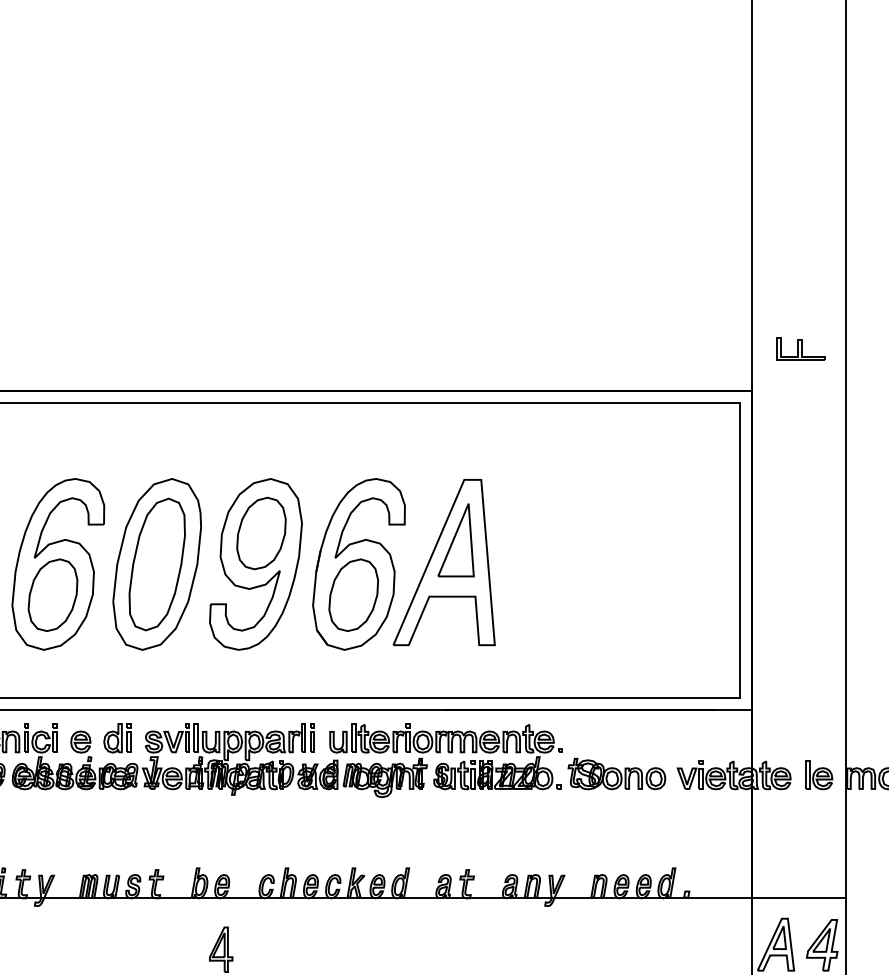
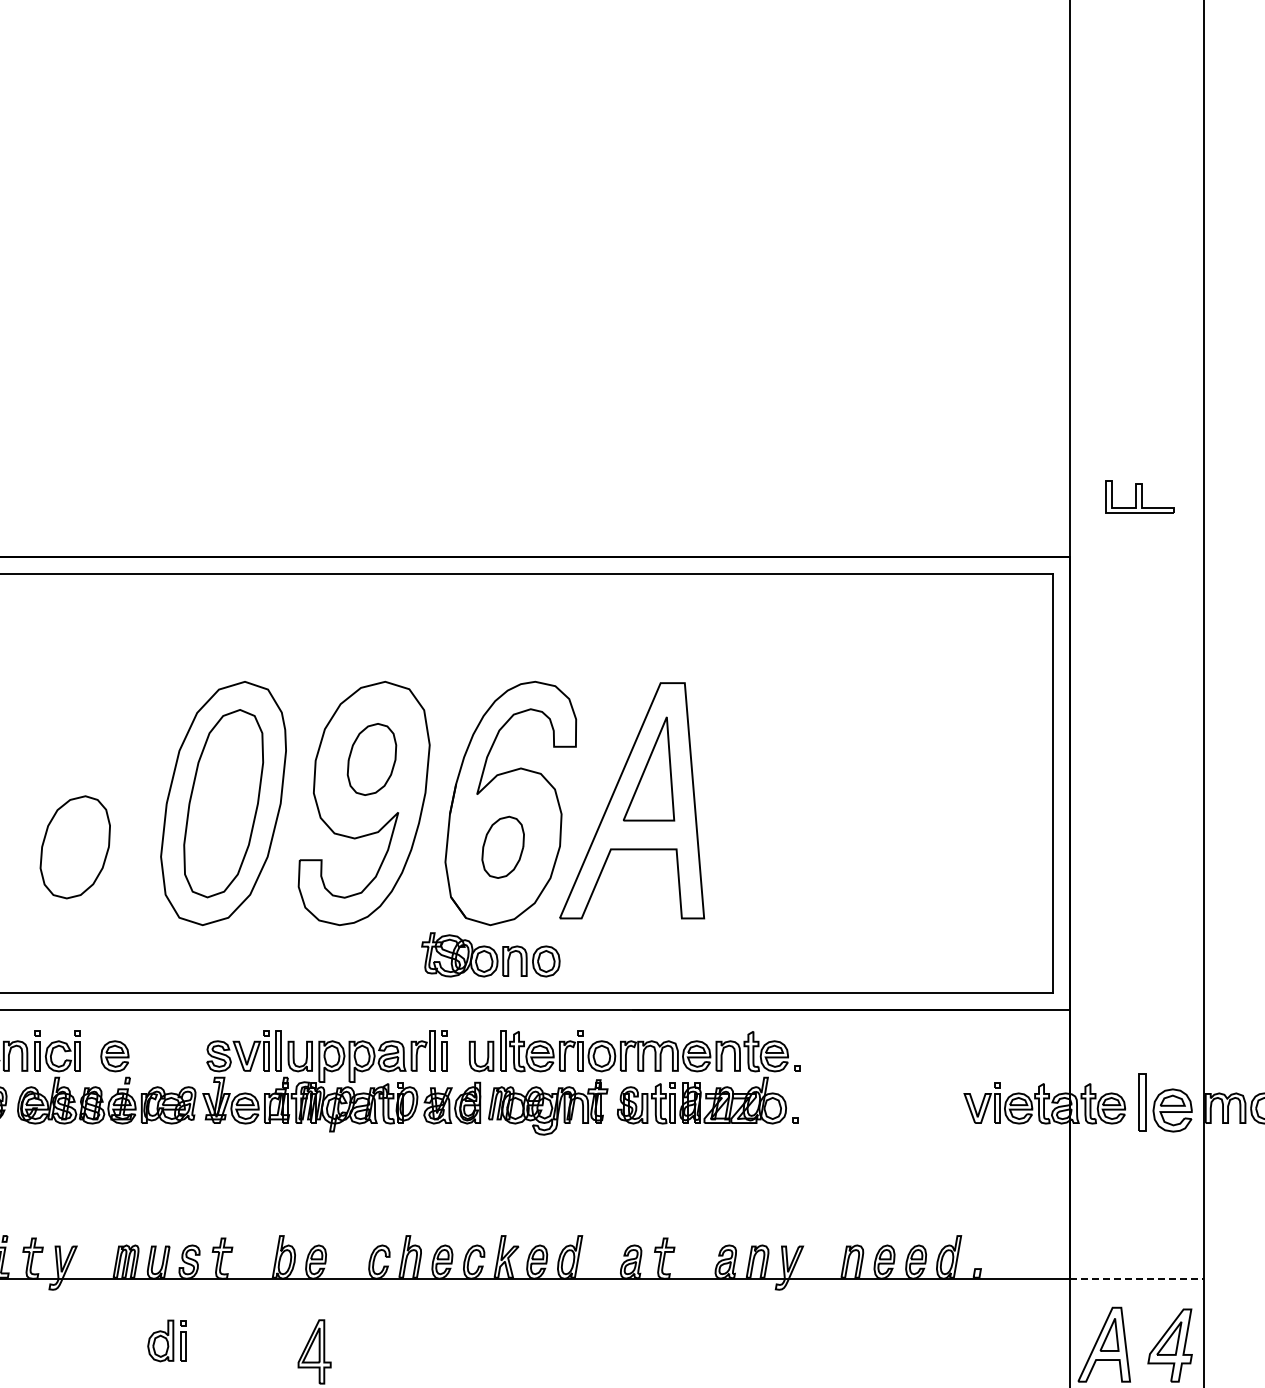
part: (261, 533) -> (371, 759), size x0.7
part: (58, 564) -> (82, 803), removed
part: (353, 595) -> (502, 847), size x0.6
part: (117, 737) -> (166, 1340), moved
part: (616, 773) -> (490, 954), moved
part: (818, 775) -> (1165, 1103), size x1.4
line: (799, 898) -> (1137, 1278), solid -> dashed

